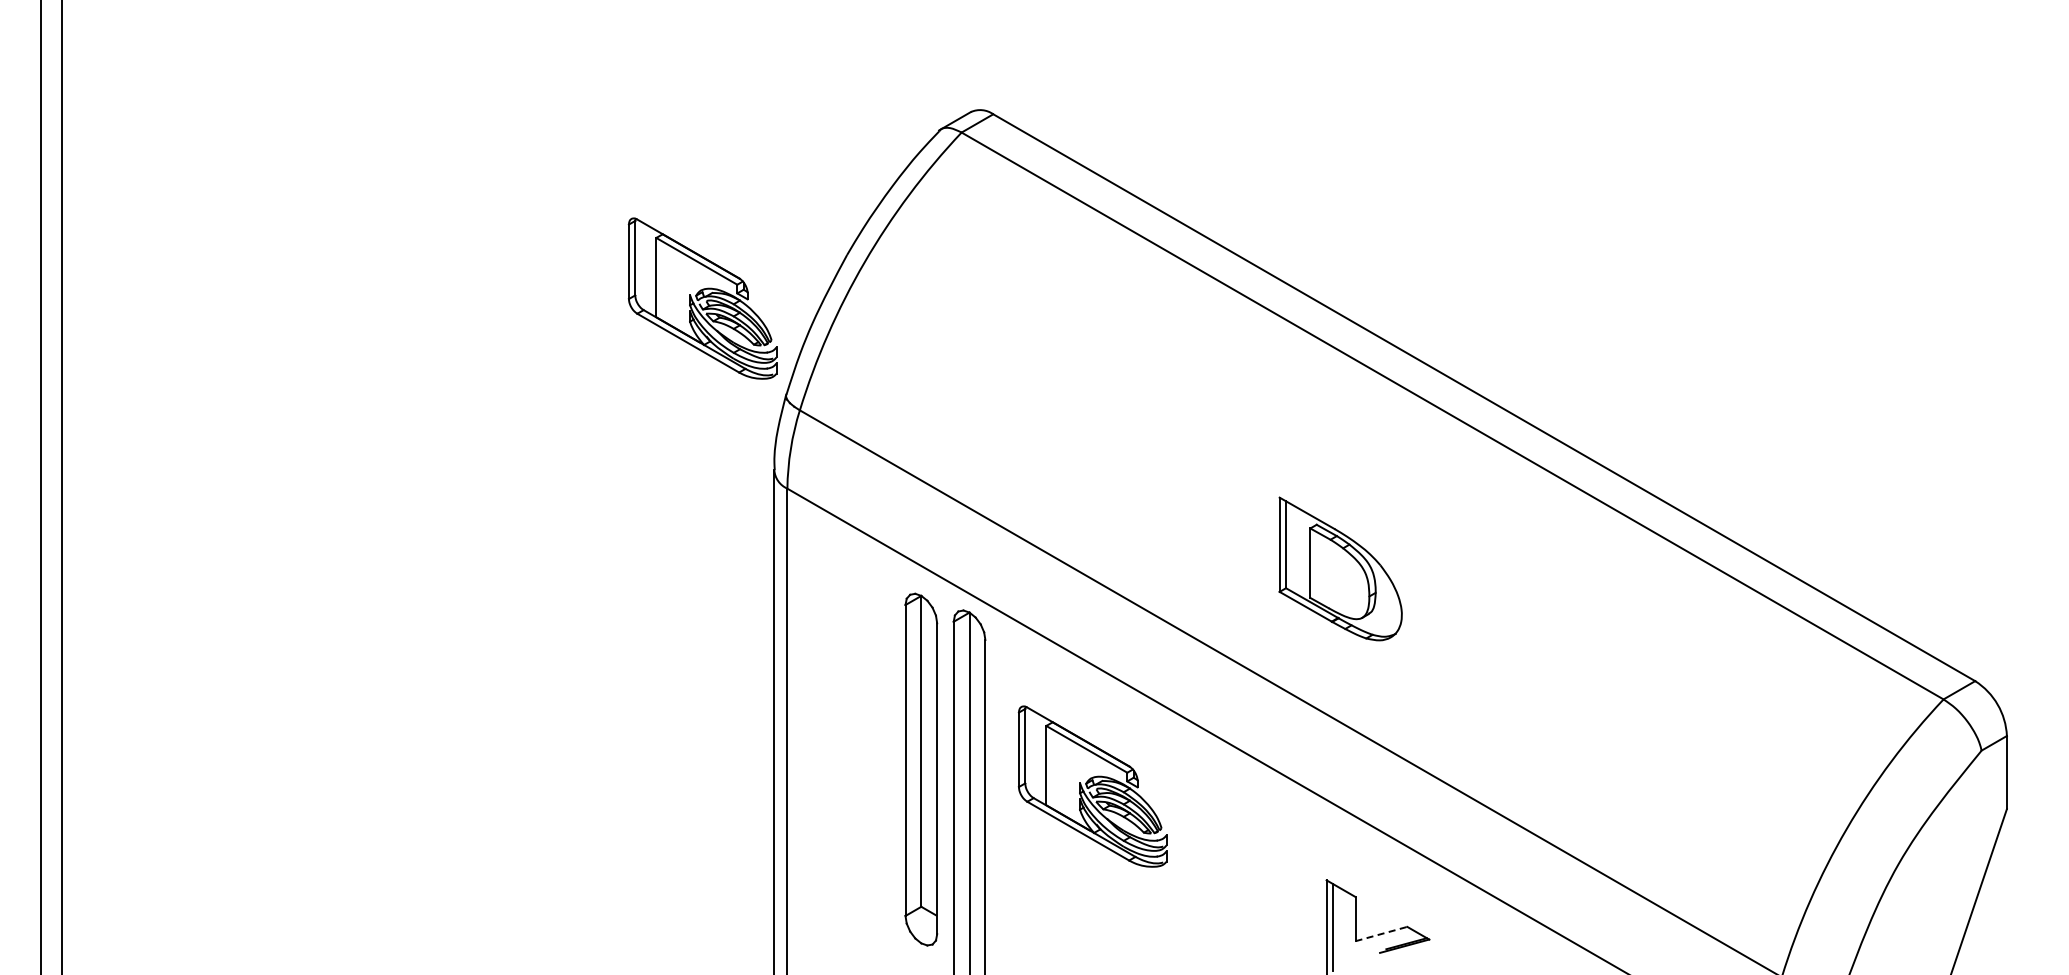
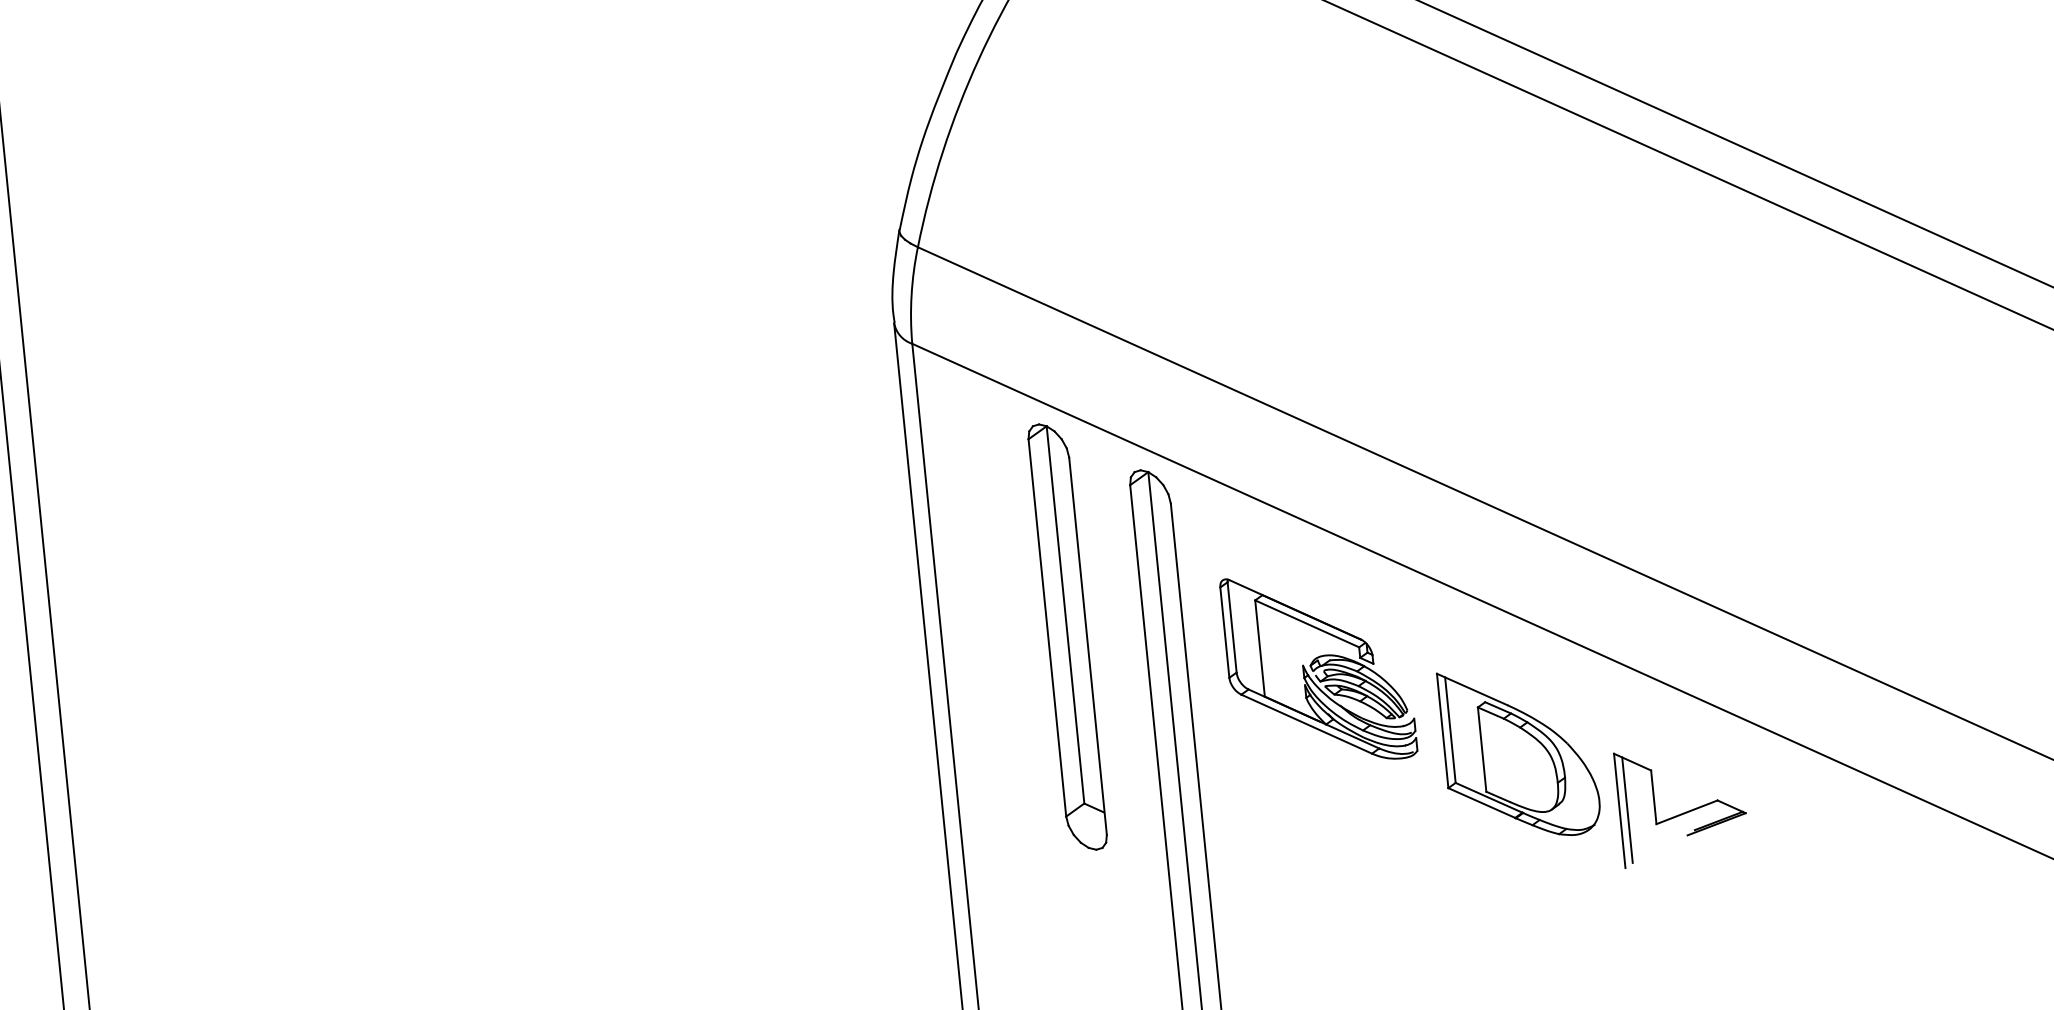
part: (702, 298) -> (786, 123), removed
part: (1340, 568) -> (1519, 752), moved
part: (921, 769) -> (1067, 636), moved
line: (1381, 934) -> (1687, 812), dashed -> solid

